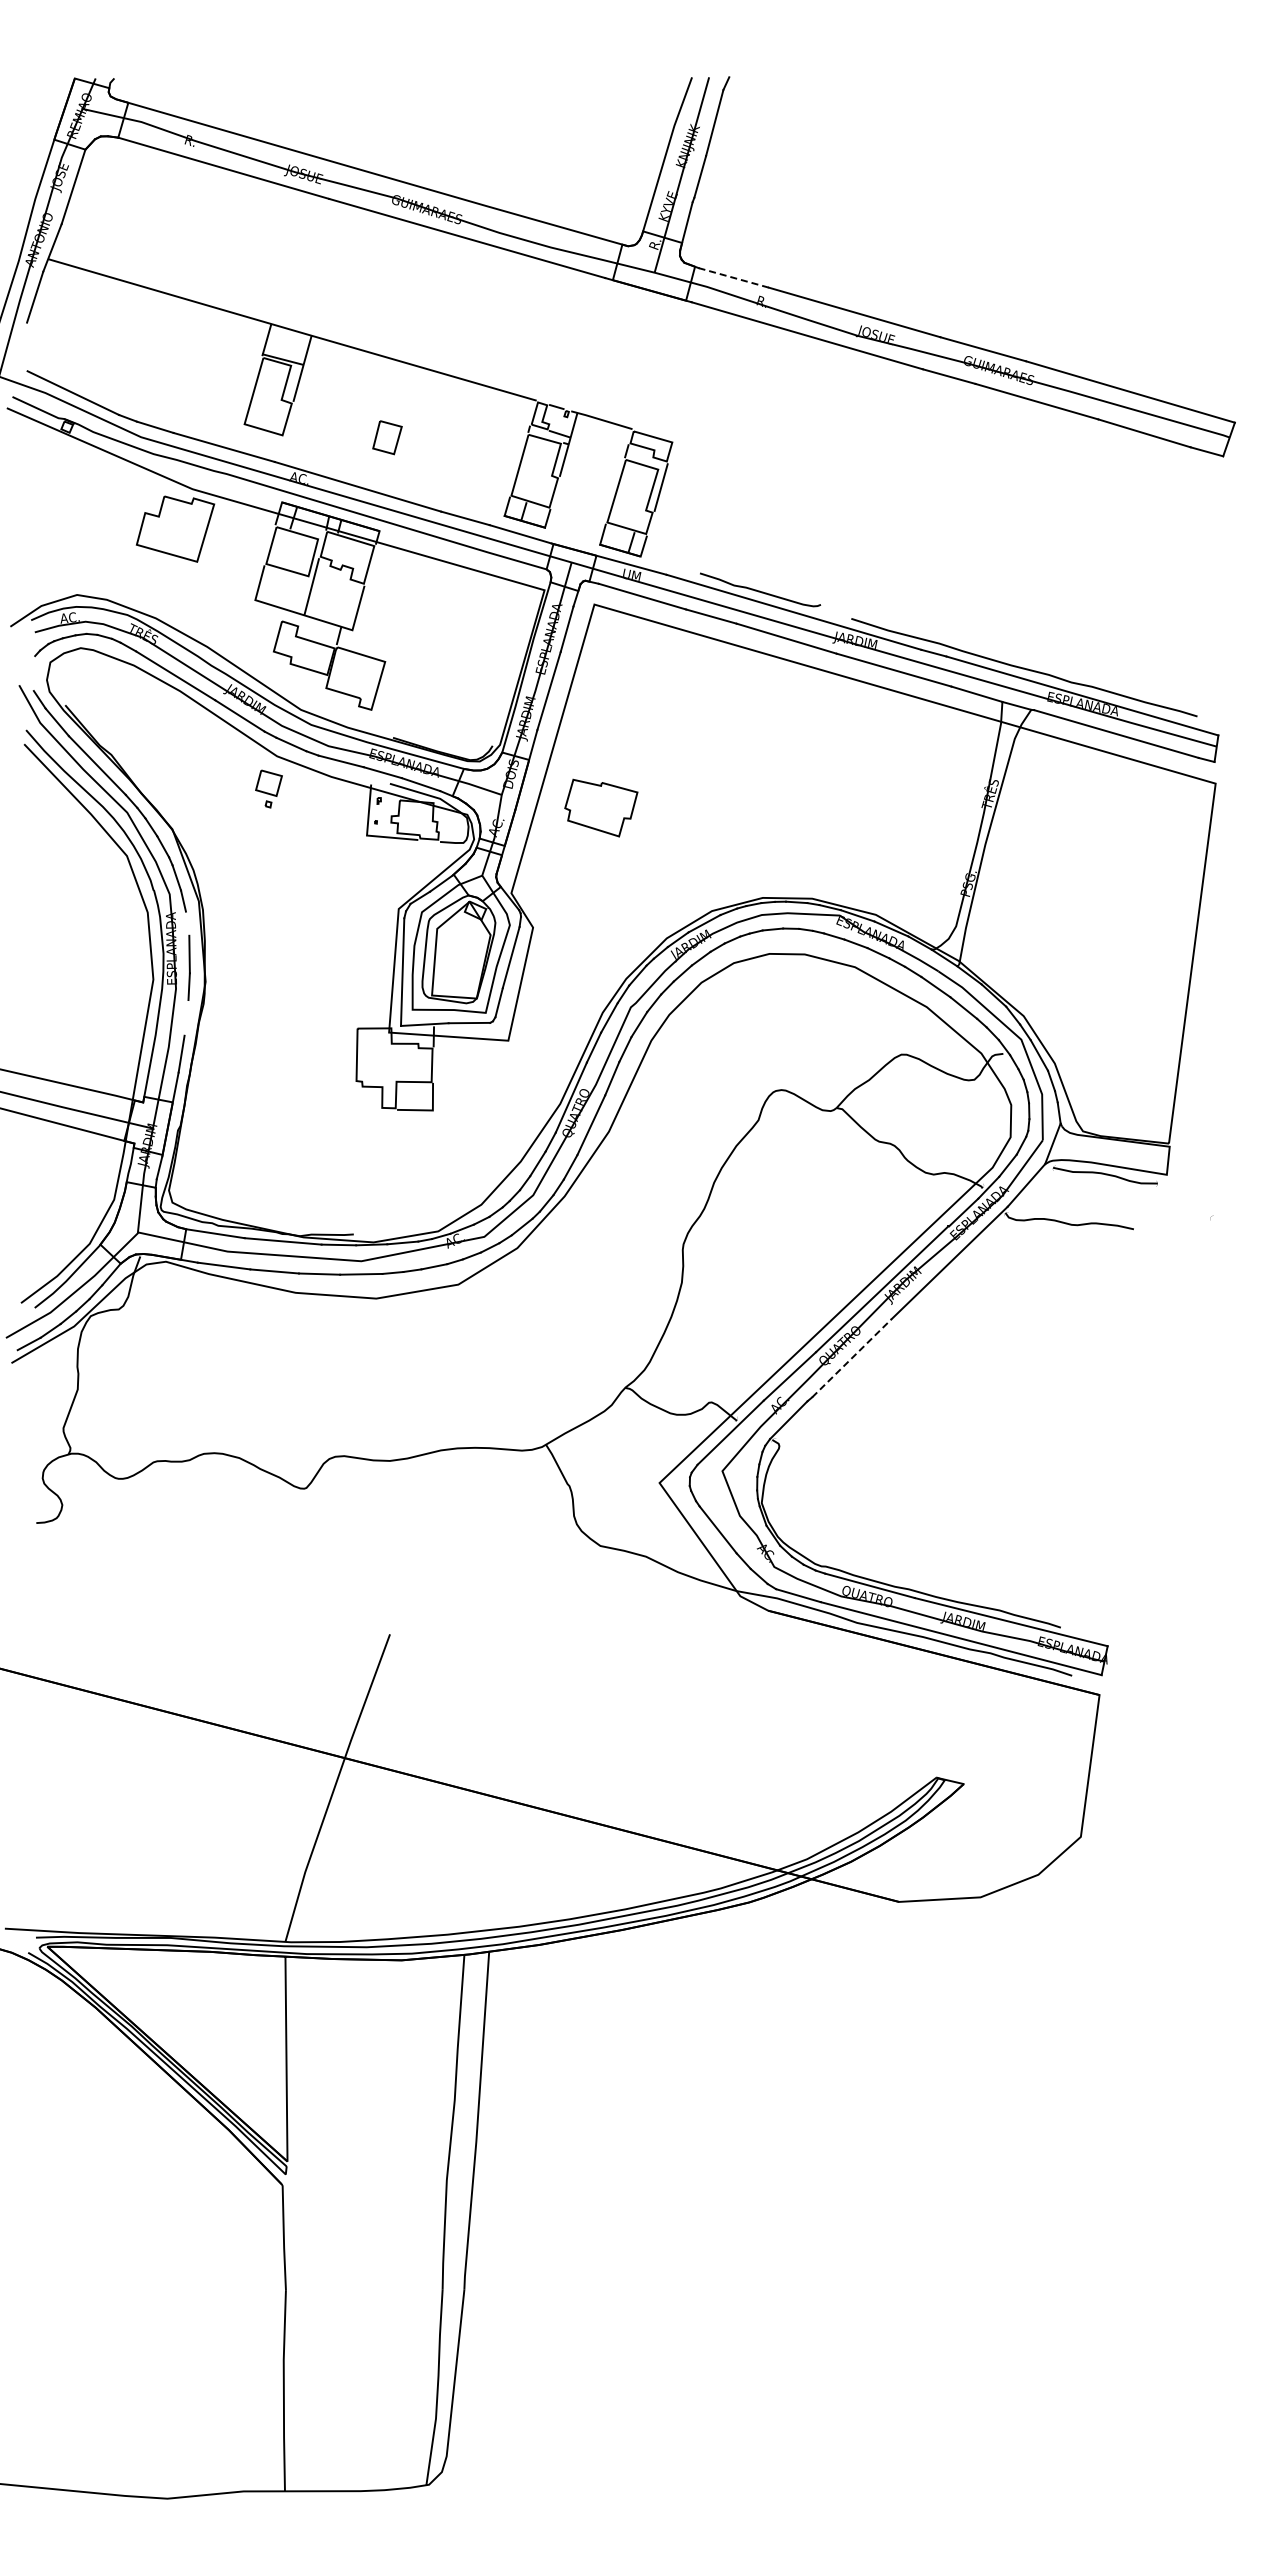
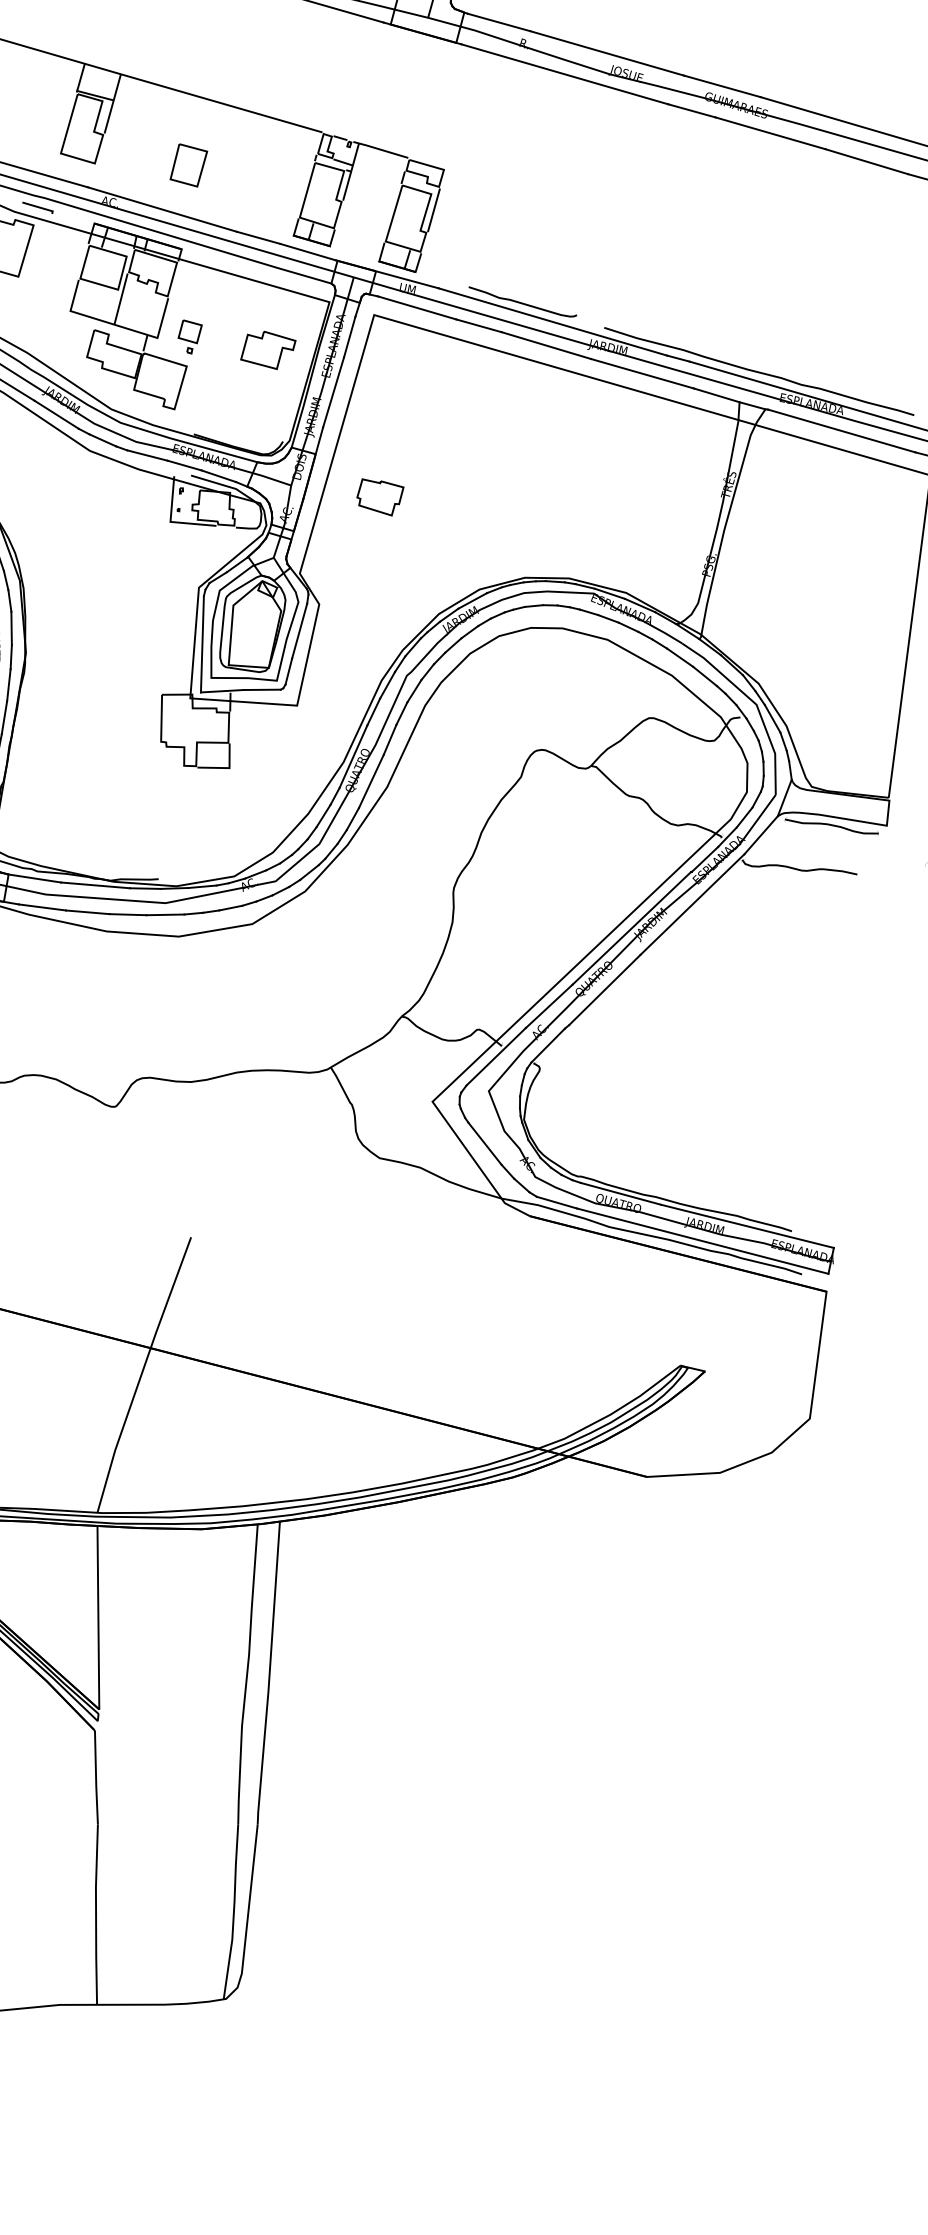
line: (733, 277) -> (498, 22), dashed -> solid
part: (387, 437) -> (188, 165), size x1.43
line: (218, 484) -> (37, 207), added
part: (475, 643) -> (267, 349), added
part: (268, 788) -> (189, 336), moved
part: (601, 808) -> (380, 497), size x0.71
line: (187, 923) -> (9, 600), added
line: (186, 1017) -> (8, 684), added
line: (851, 1358) -> (604, 990), dashed -> solid

